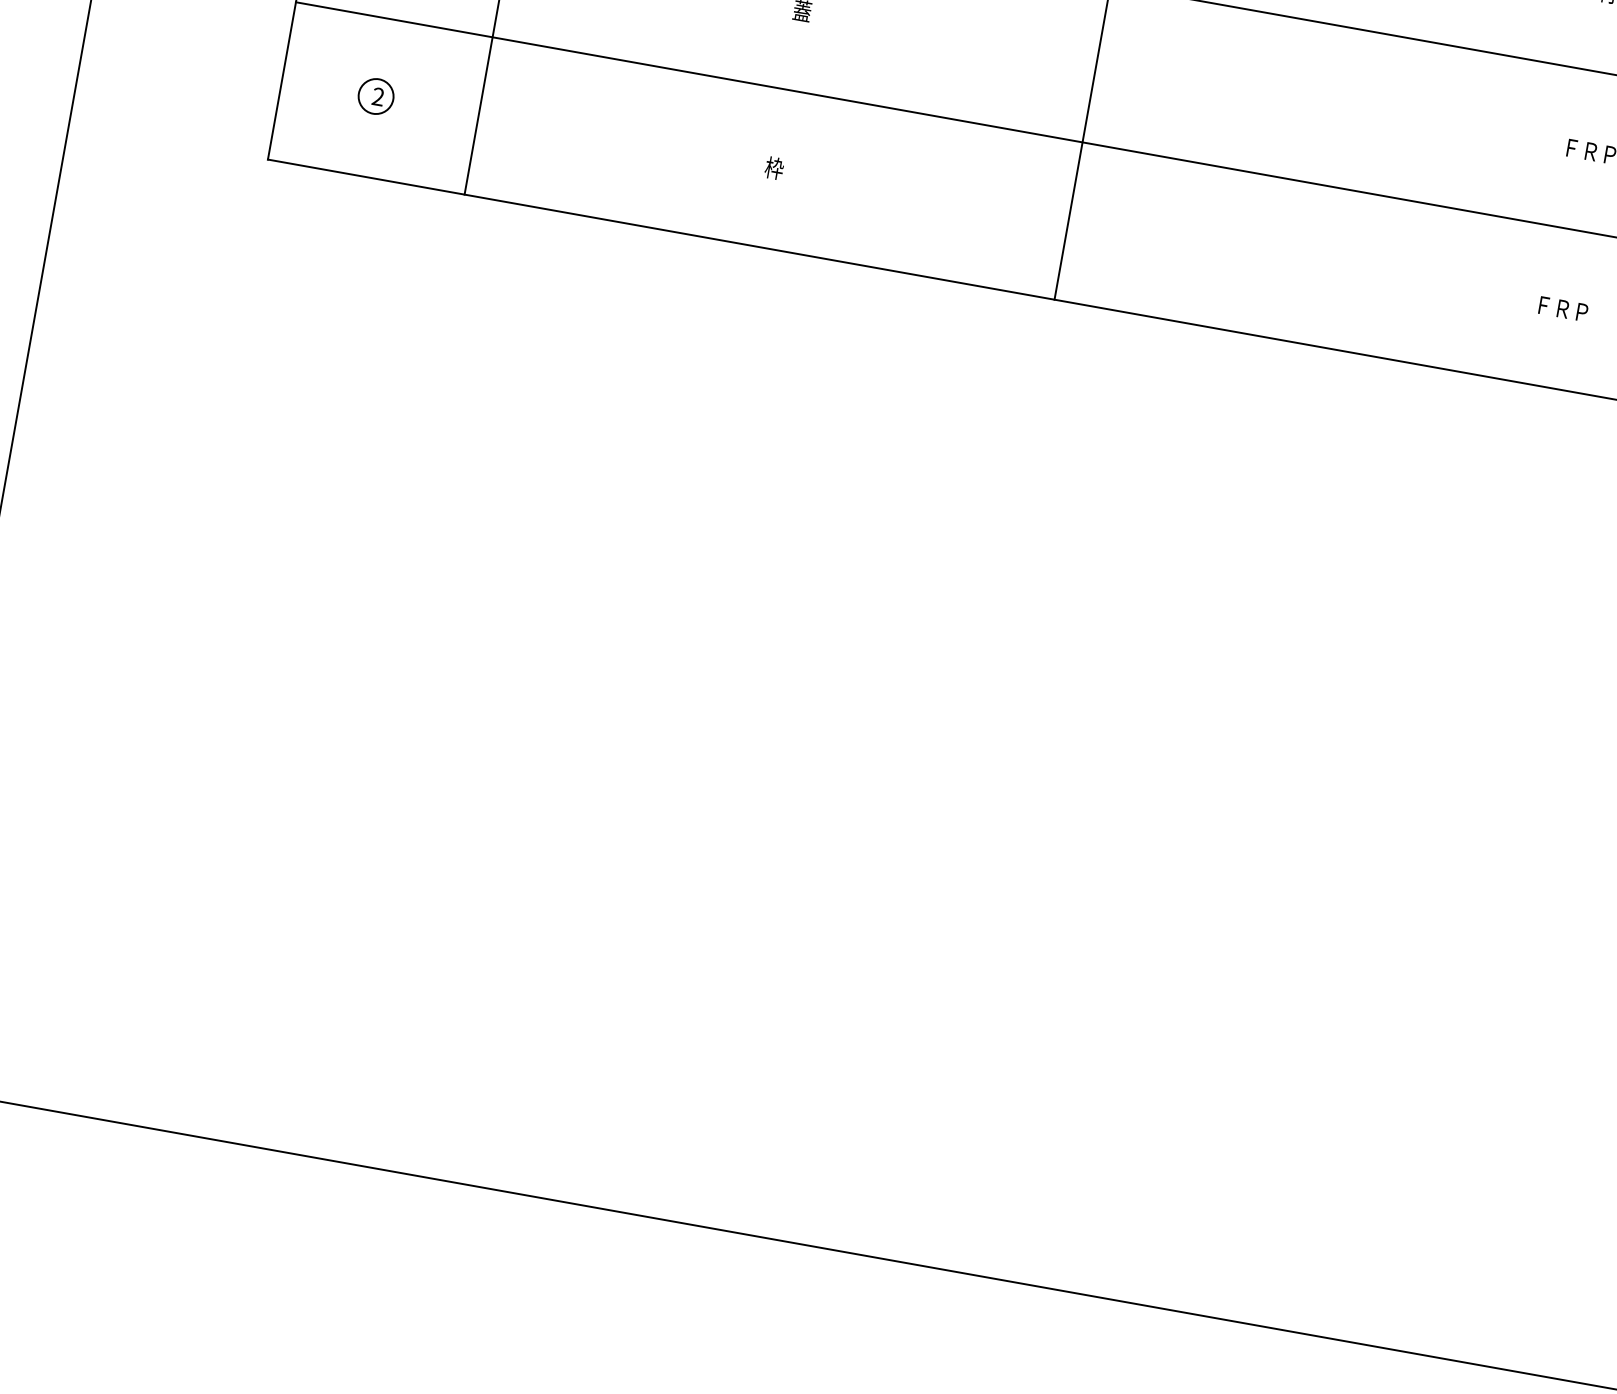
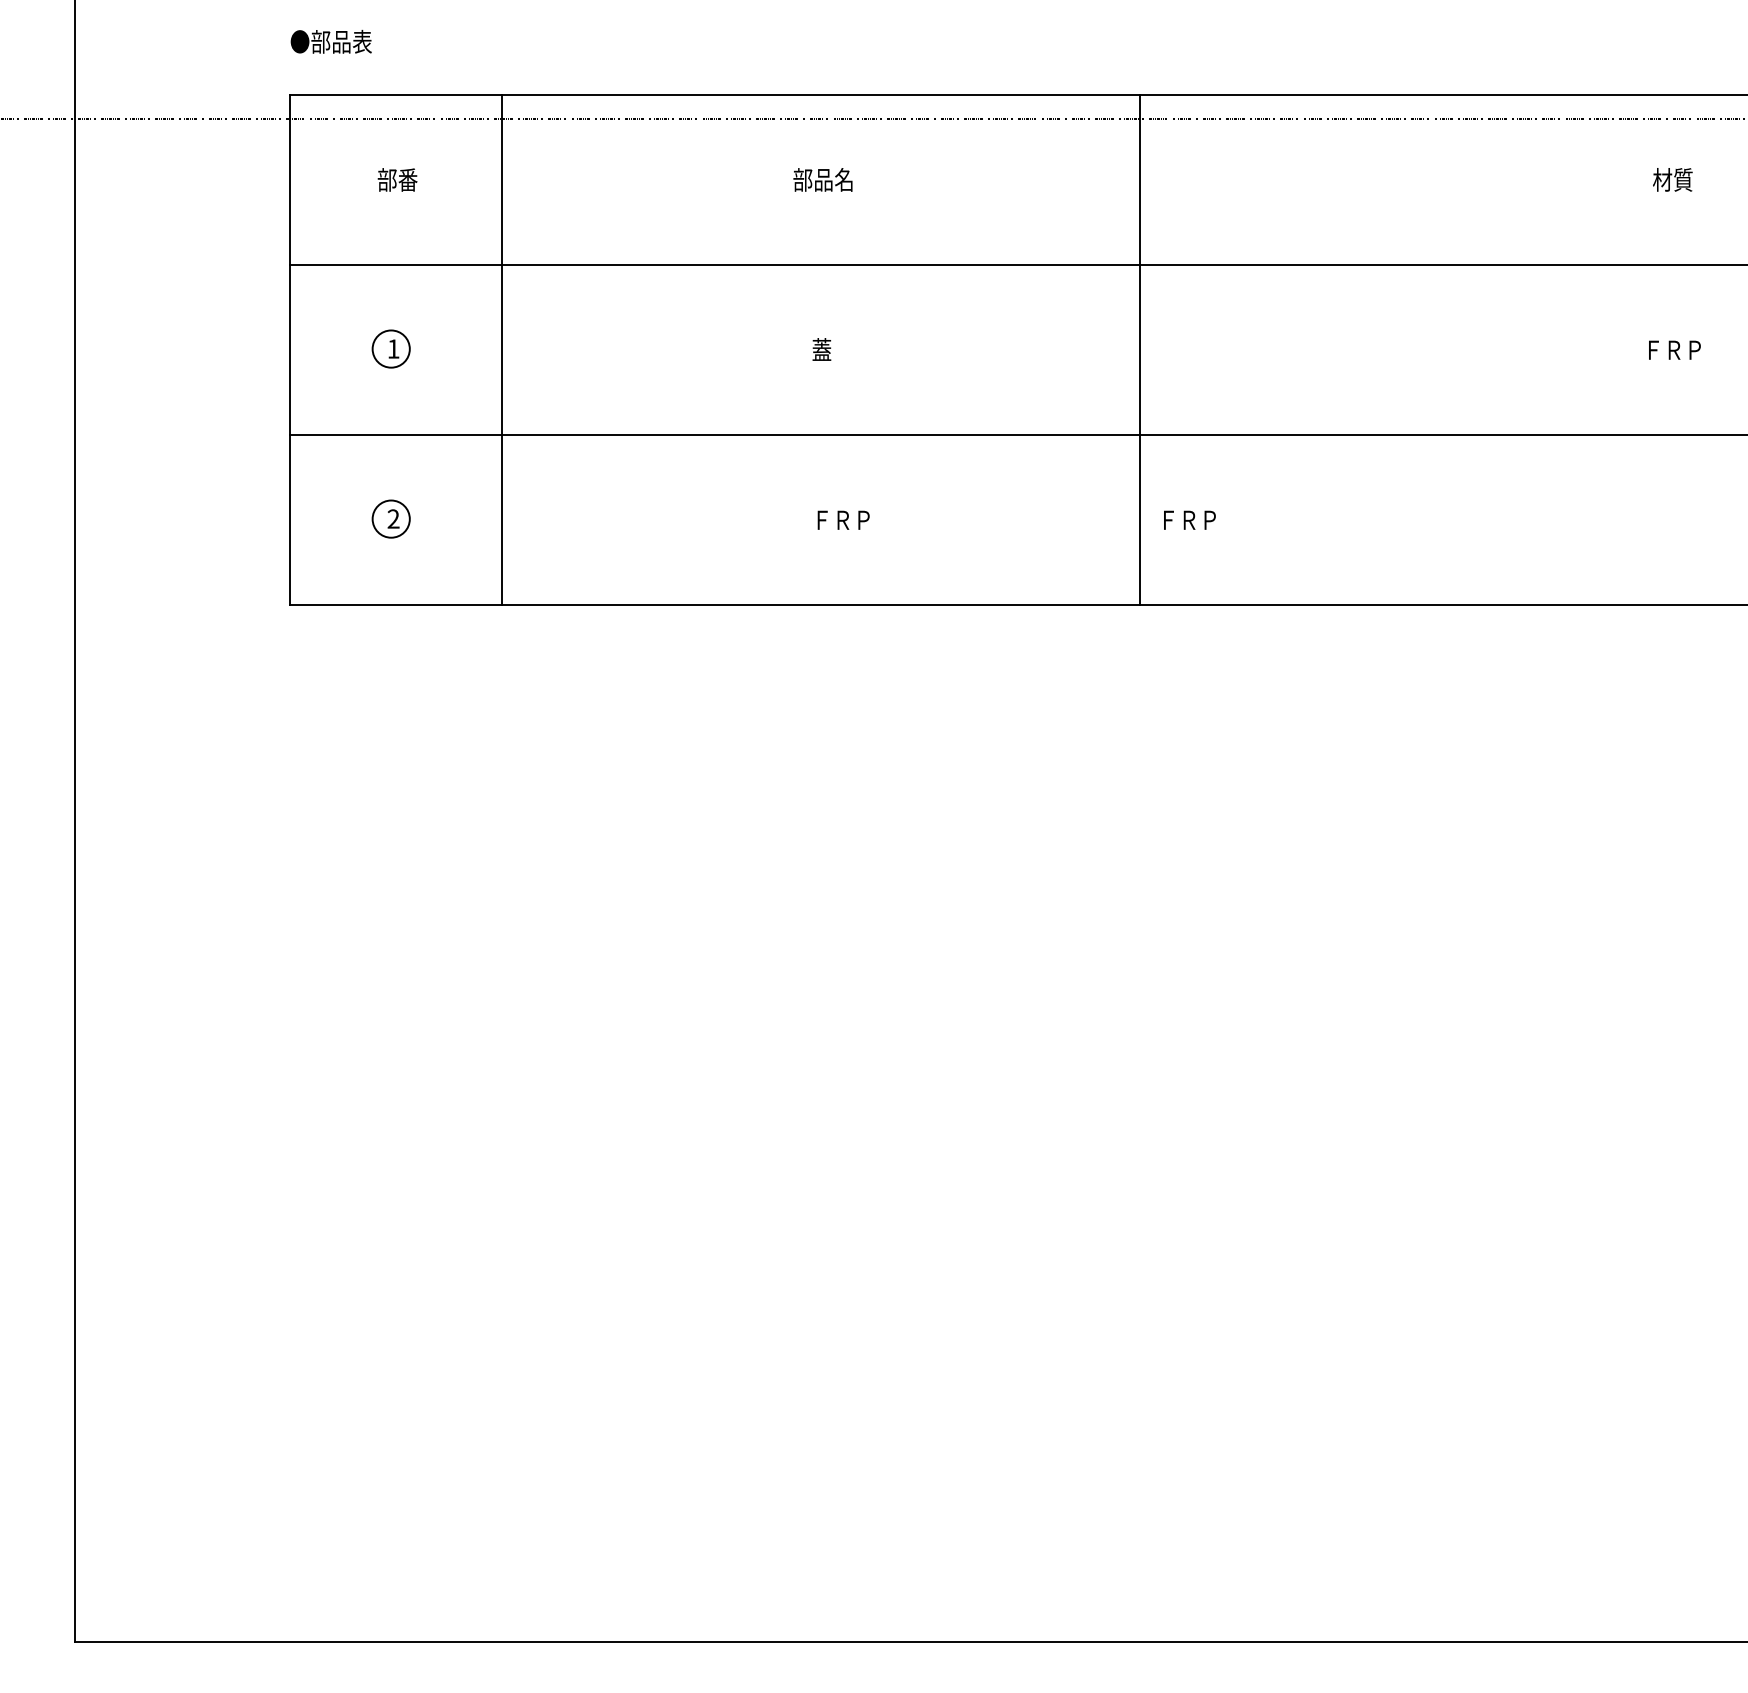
text: (791, 170) -> (840, 519), 枠 -> ＦＲＰ
text: (1563, 308) -> (1189, 519), moved

